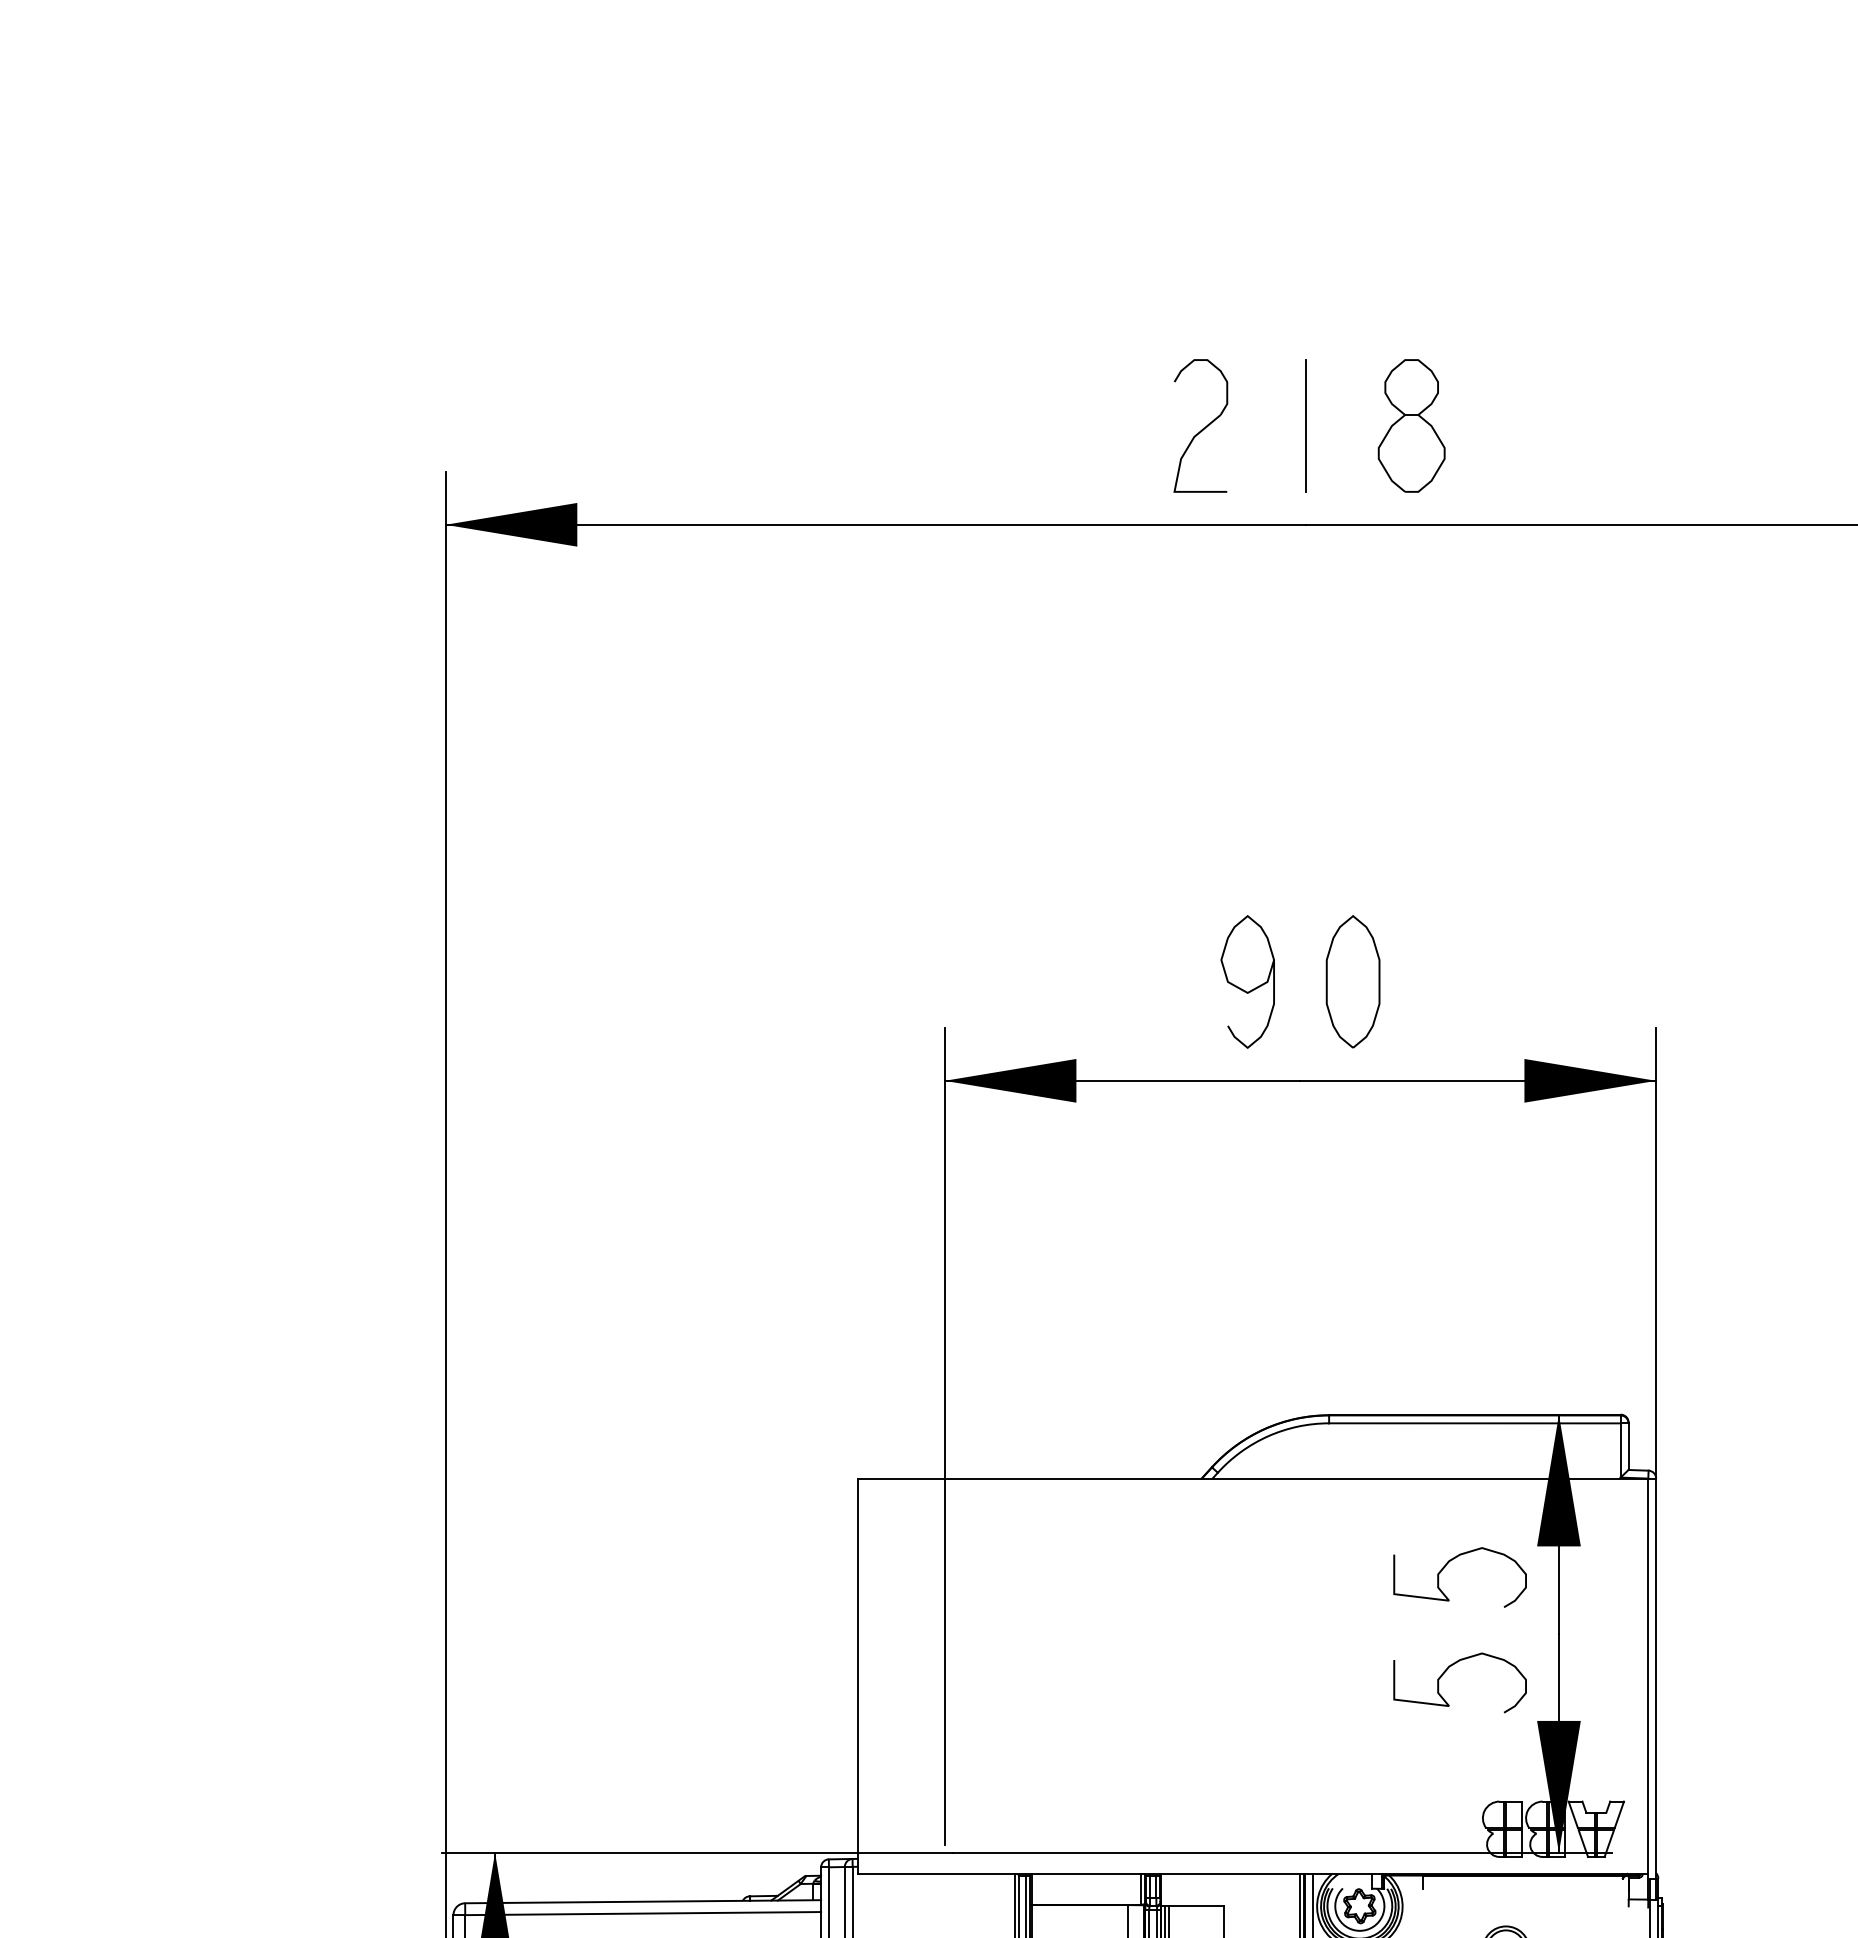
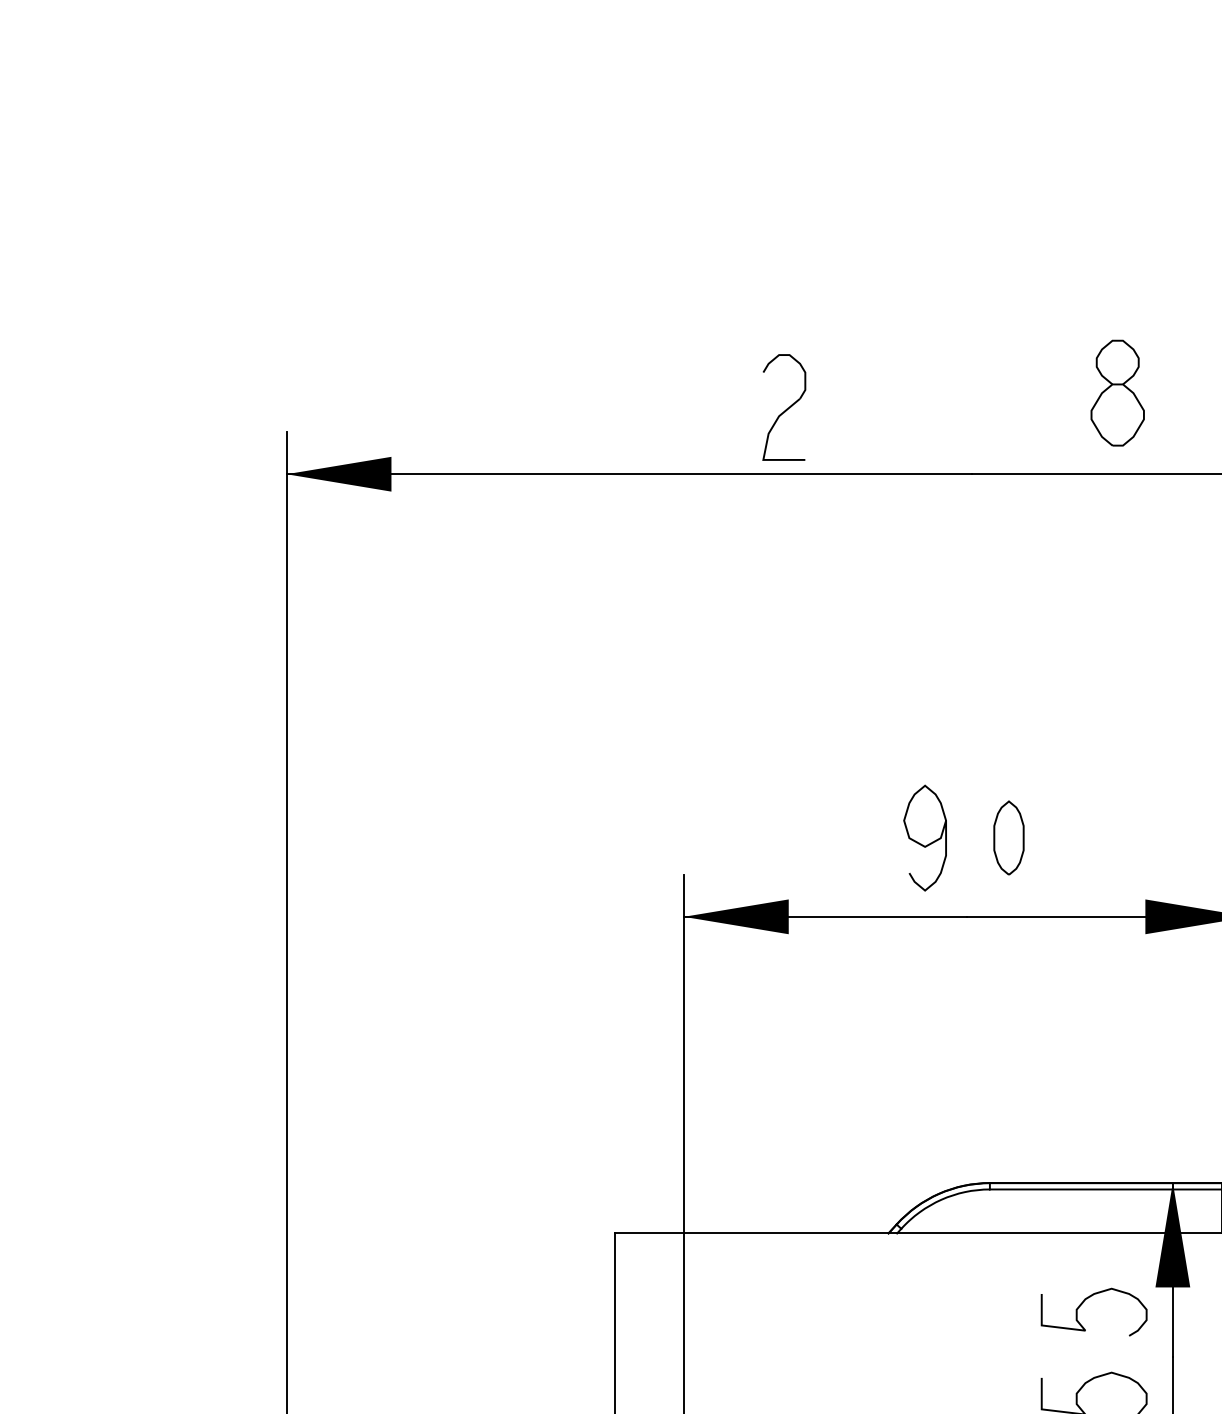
part: (1200, 425) -> (784, 407), moved
line: (1306, 425) -> (971, 395), removed
part: (1411, 425) -> (1117, 392), moved
part: (1352, 981) -> (1008, 837), size x0.7

